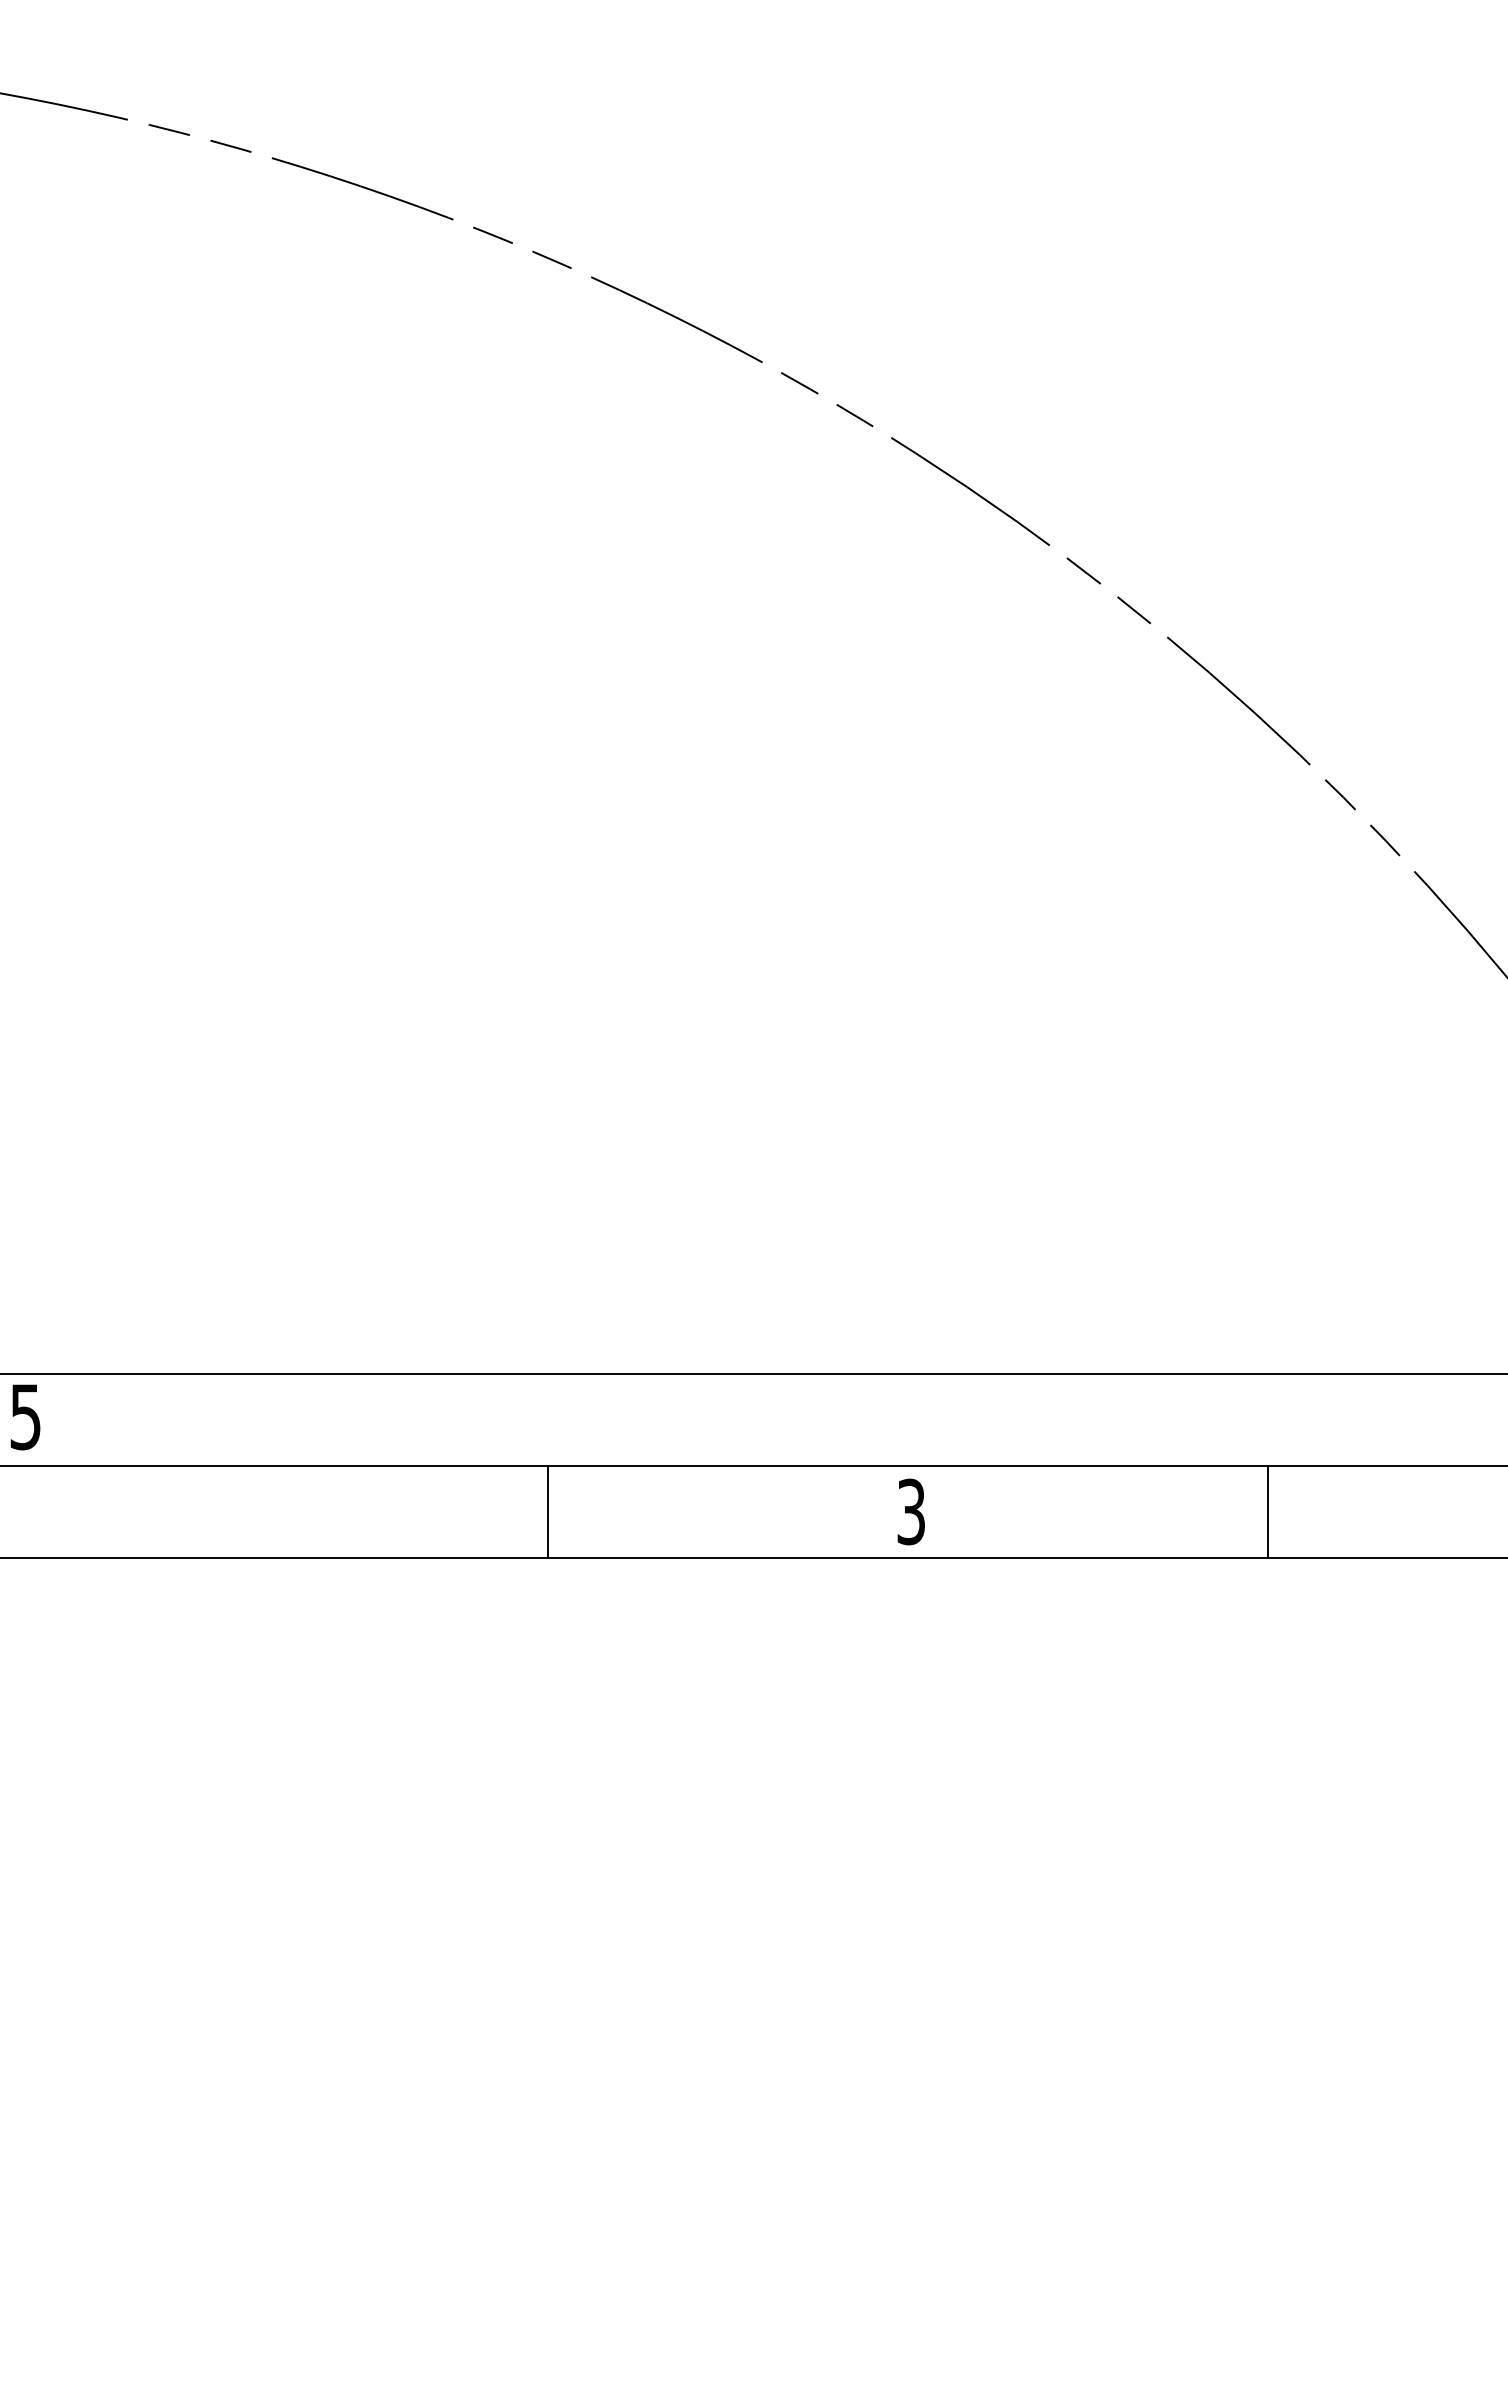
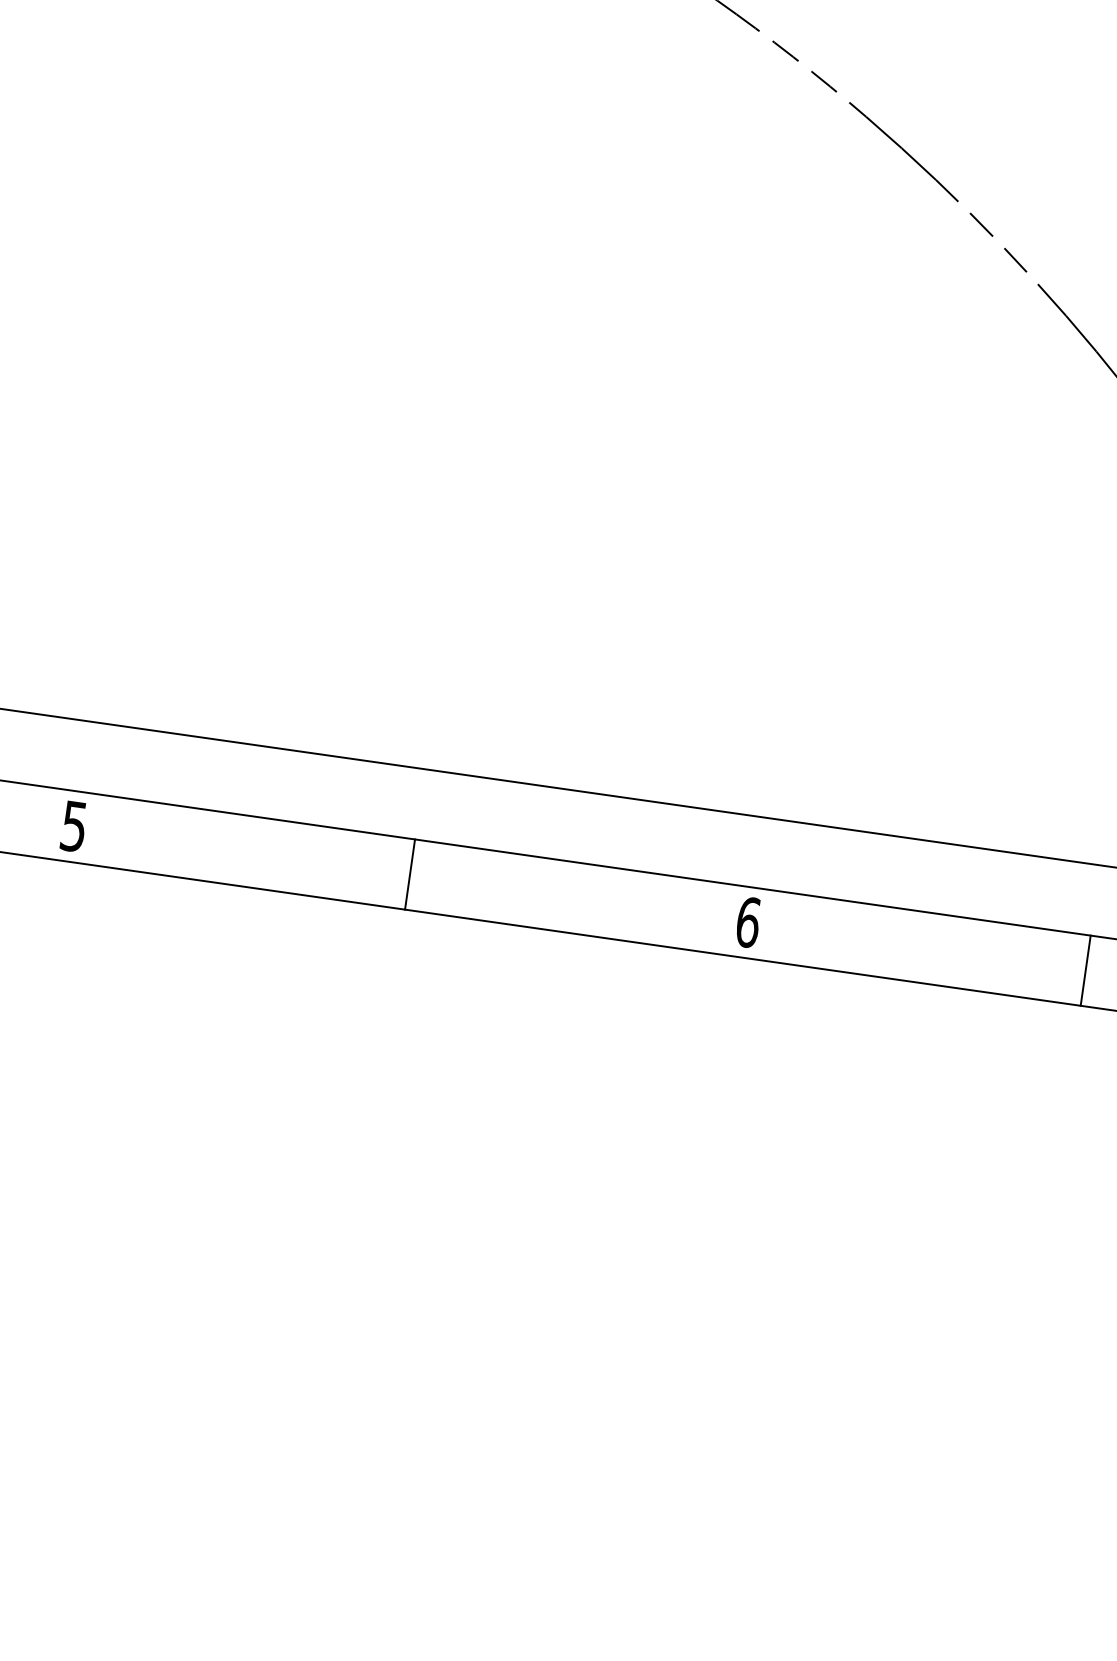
text: (25, 1417) -> (73, 826), moved
text: (911, 1511) -> (748, 922), 3 -> 6
line: (548, 1512) -> (410, 874), moved
line: (1267, 1512) -> (1085, 970), moved

